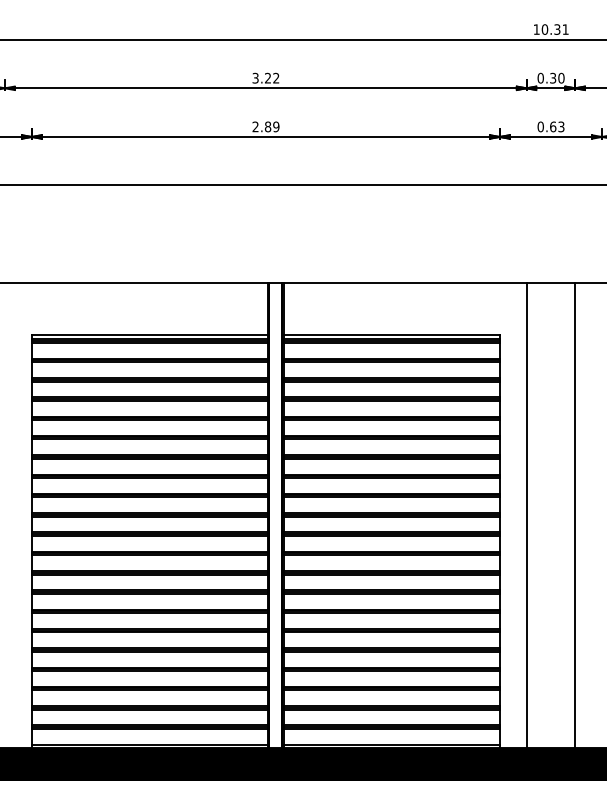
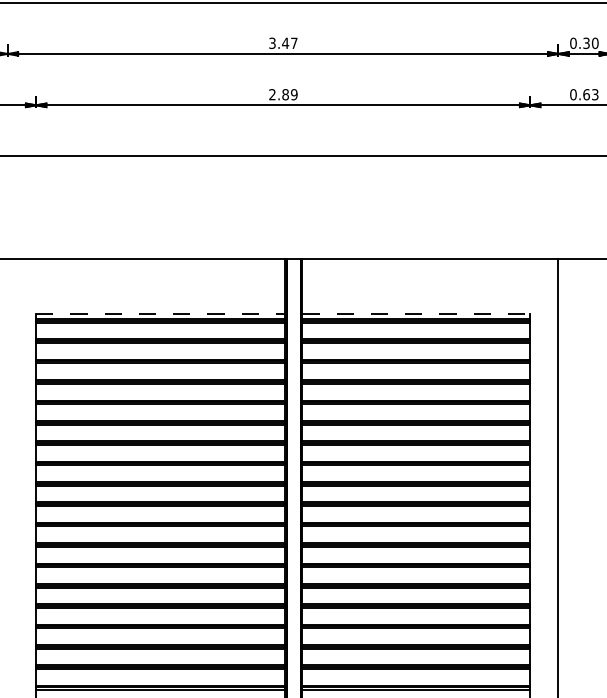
text: (271, 77) -> (289, 42), 3.22 -> 3.47
line: (150, 334) -> (161, 313), solid -> dashed
line: (391, 334) -> (415, 313), solid -> dashed

